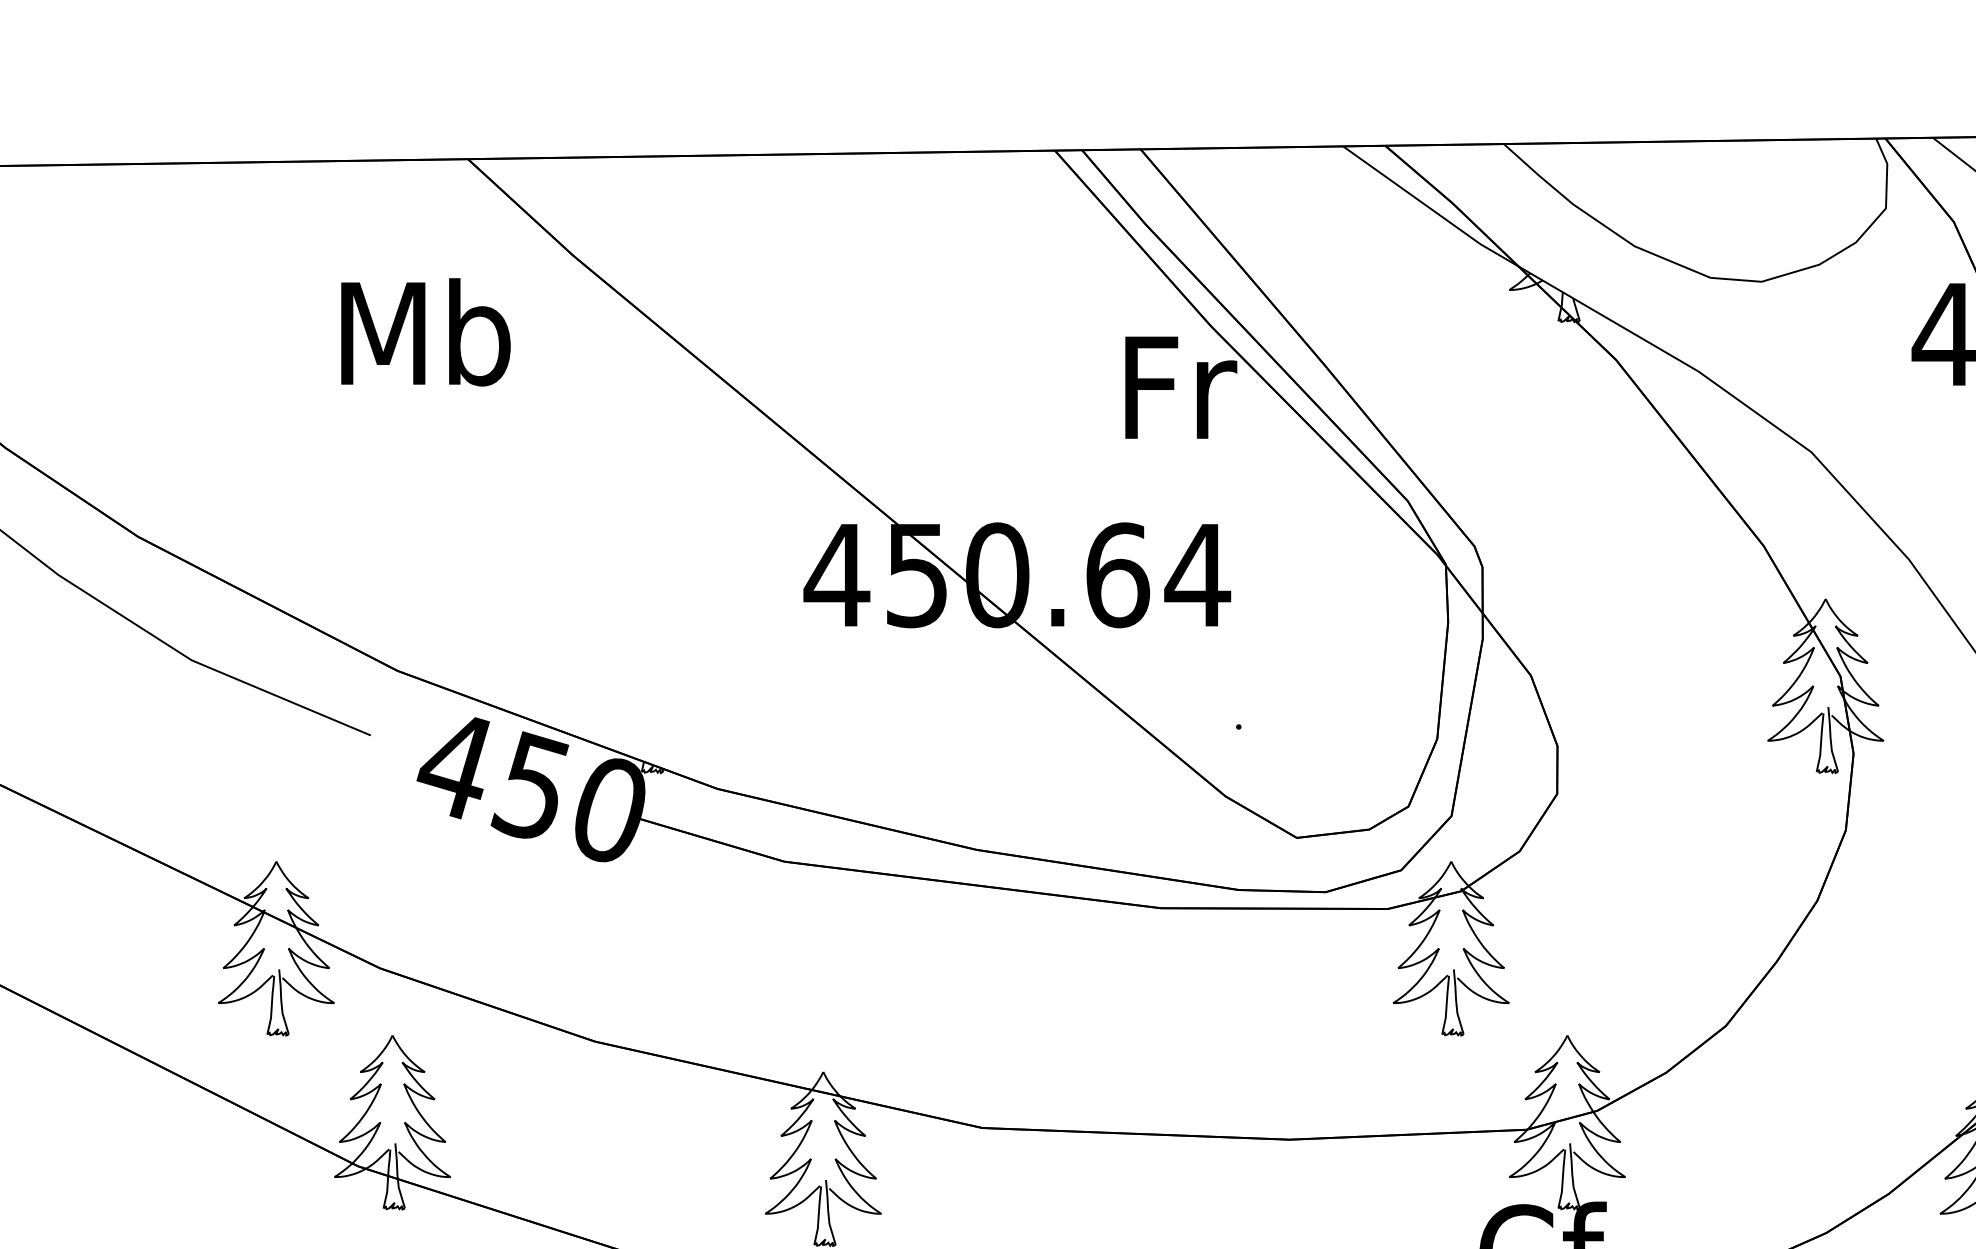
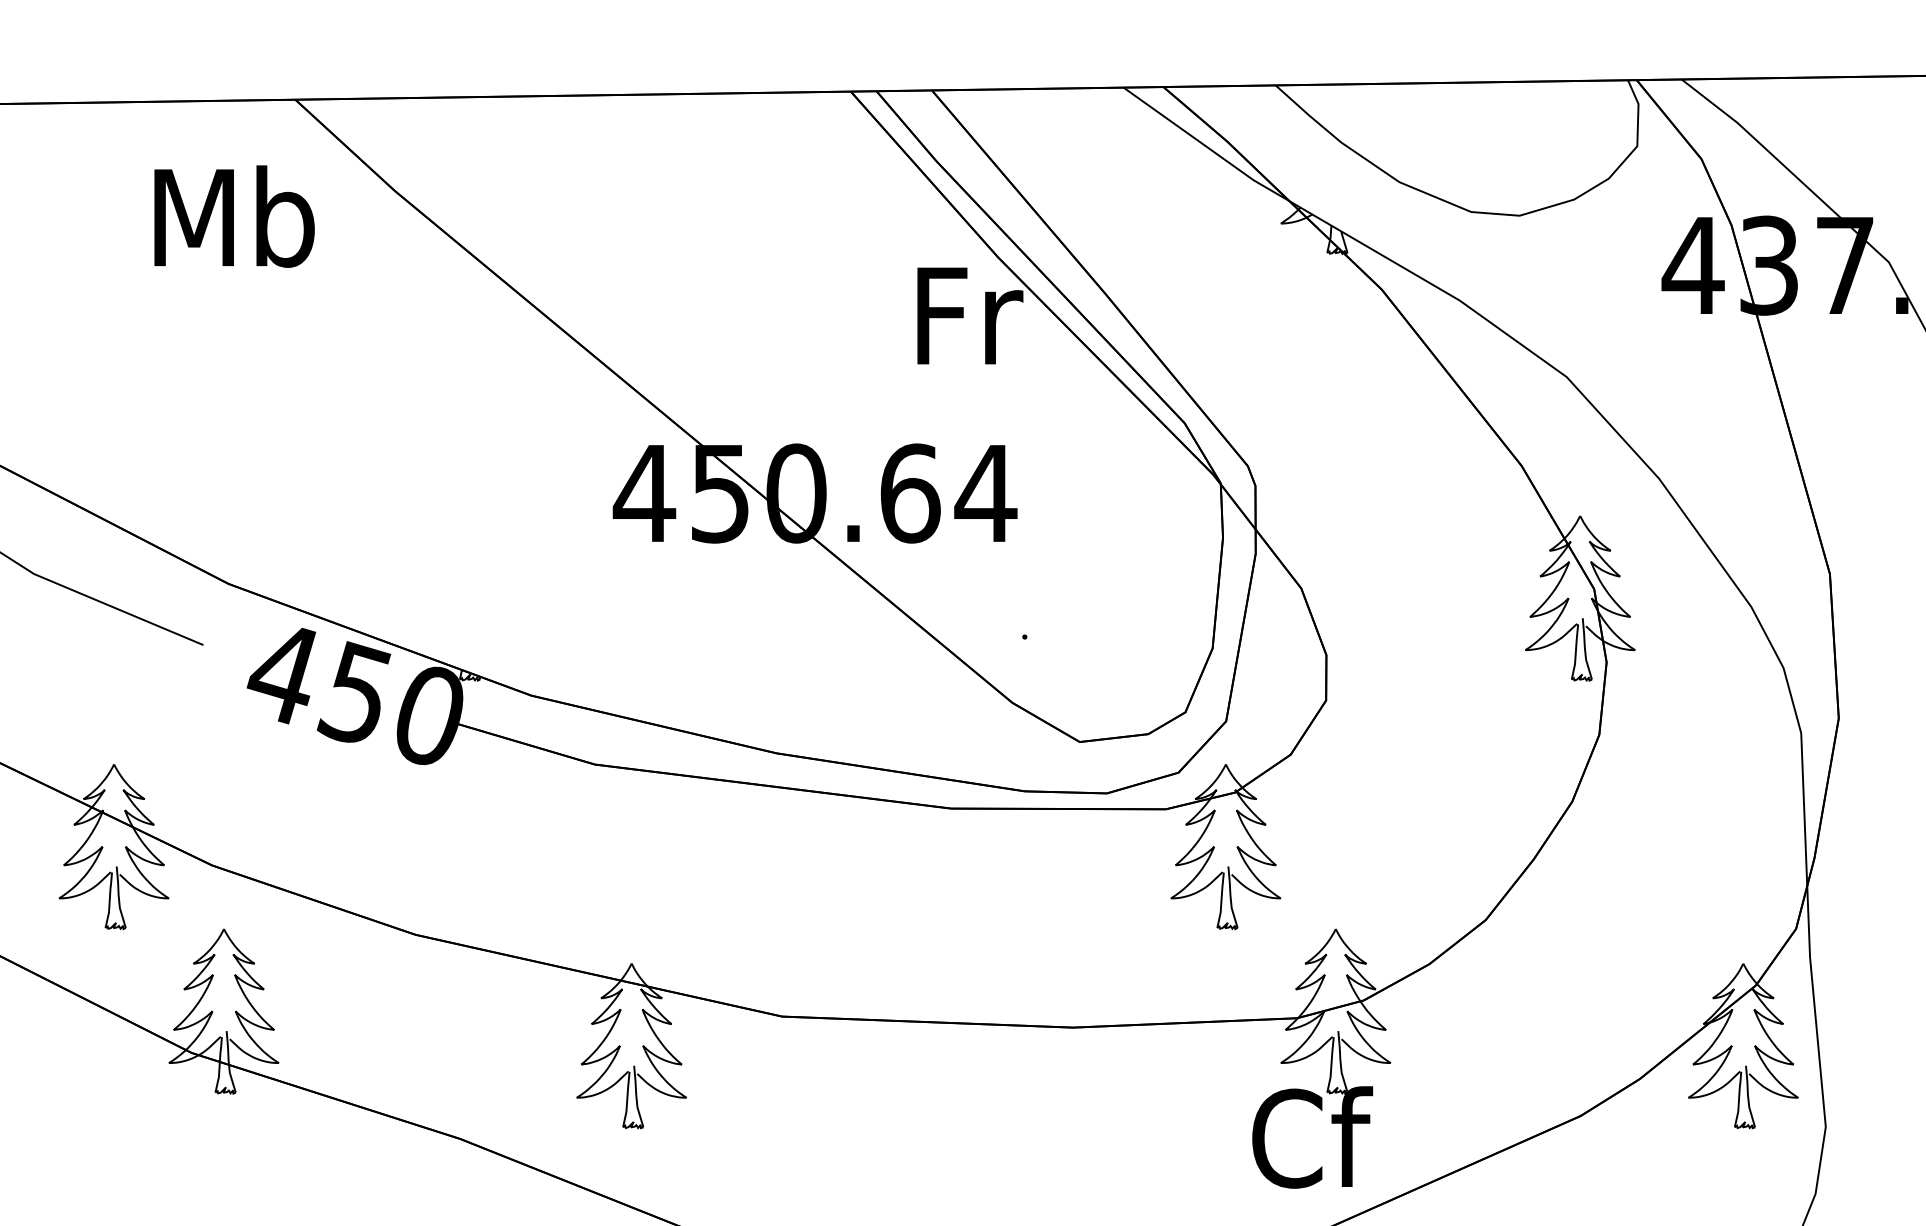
text: (425, 332) -> (234, 216), moved

